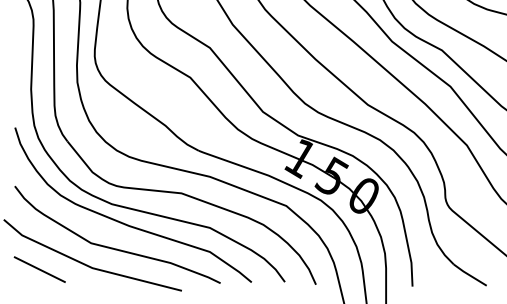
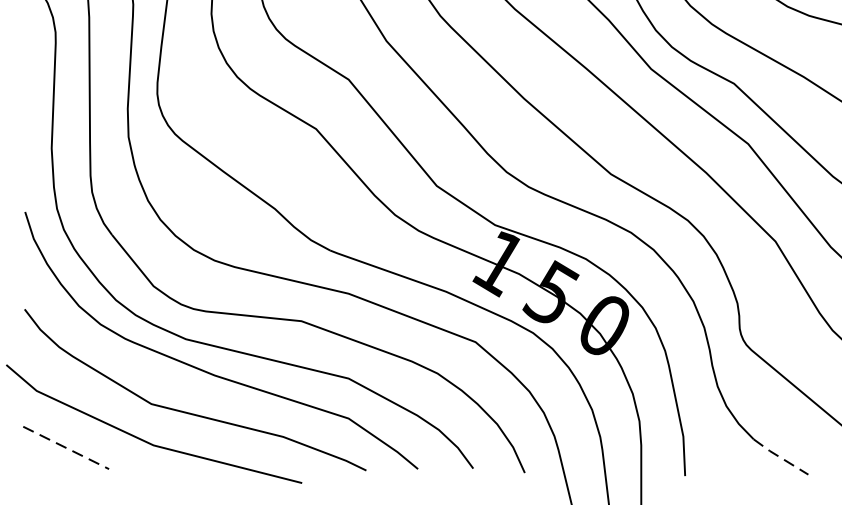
line: (39, 269) -> (65, 447), solid -> dashed
line: (470, 275) -> (781, 457), solid -> dashed

